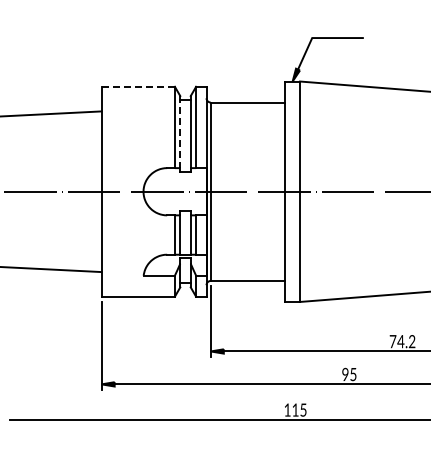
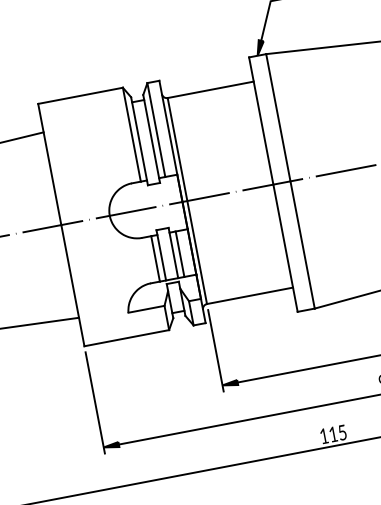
line: (138, 86) -> (80, 95), dashed -> solid
line: (180, 132) -> (139, 139), dashed -> solid

